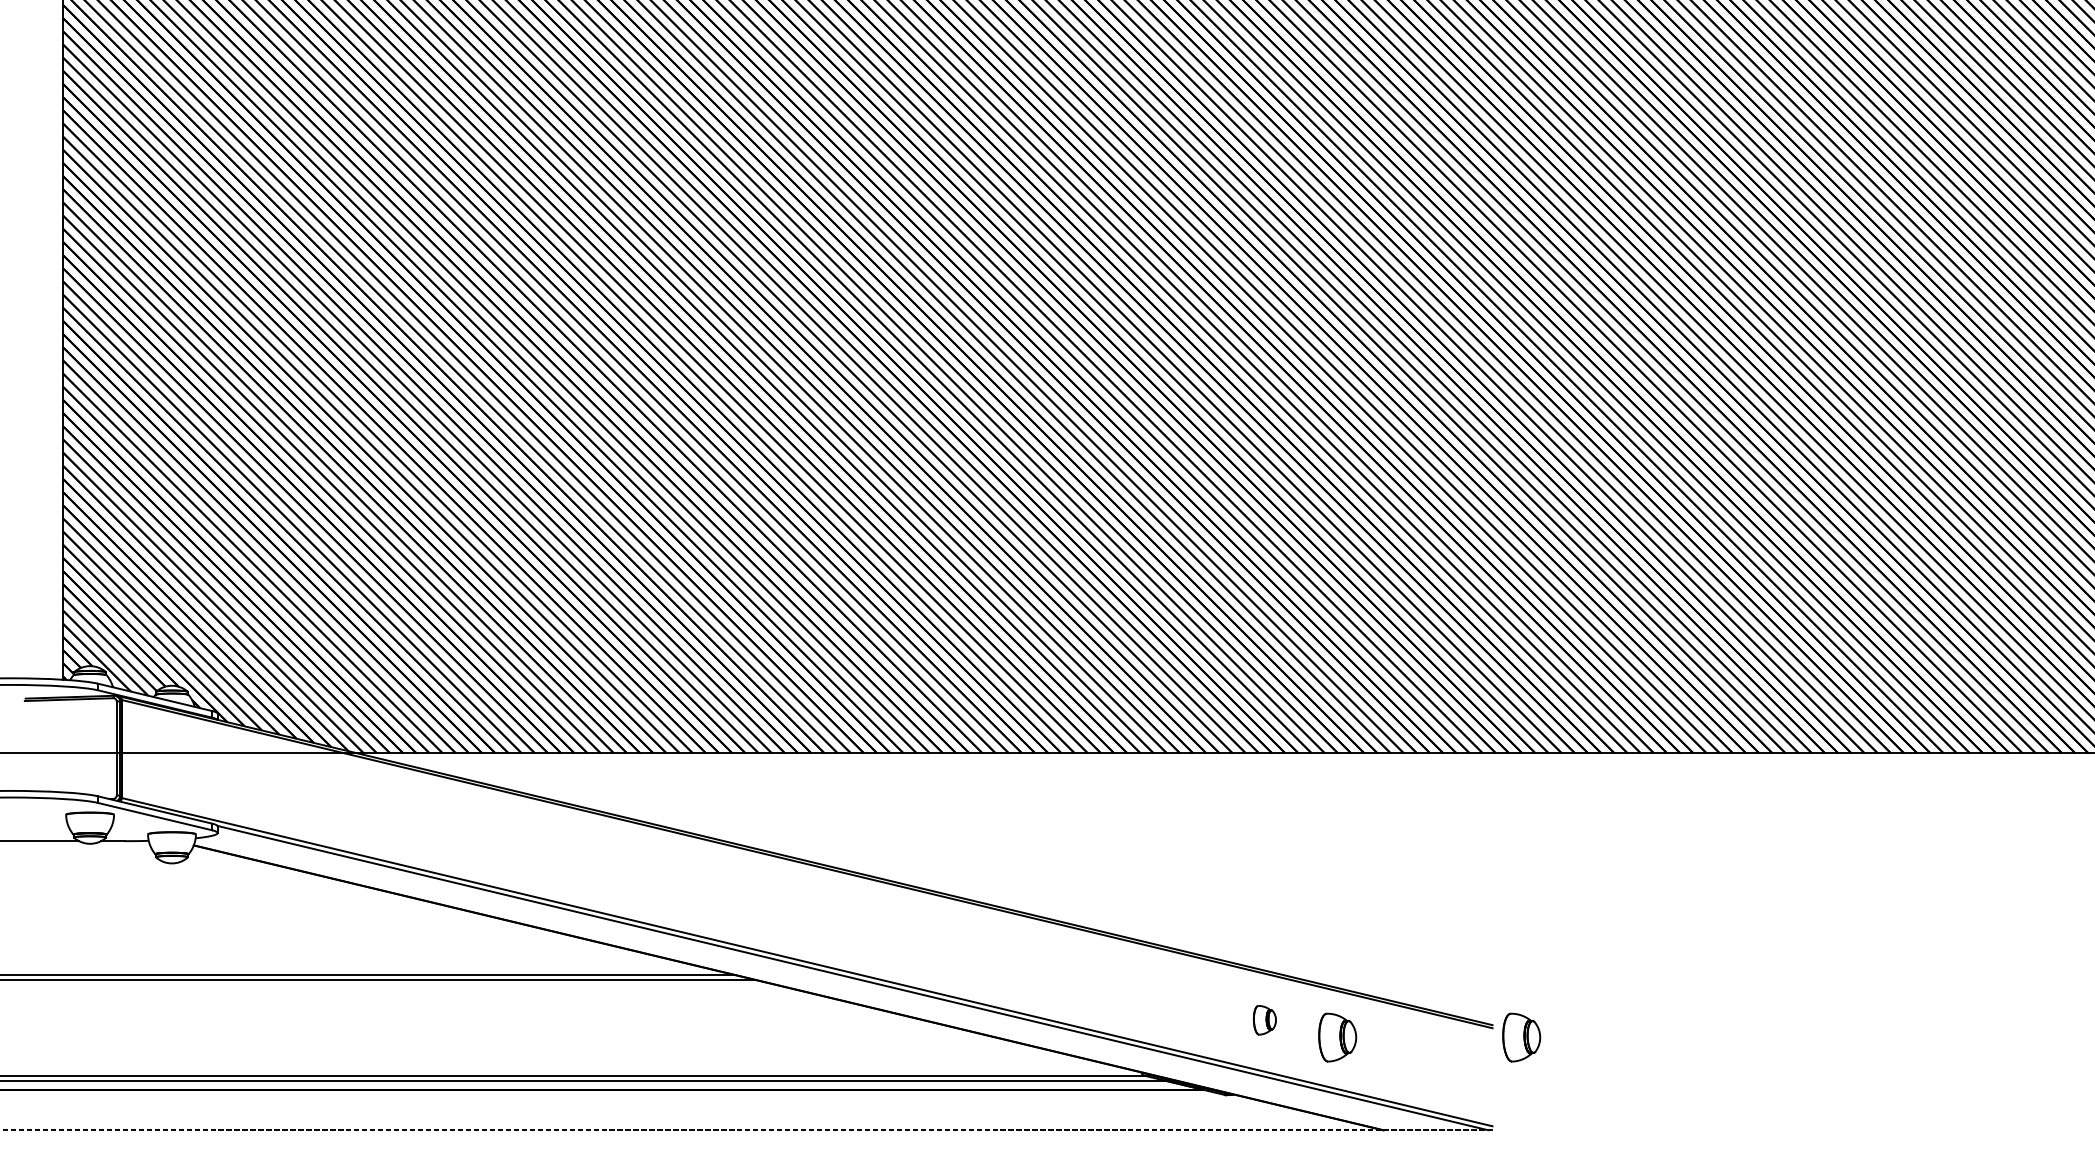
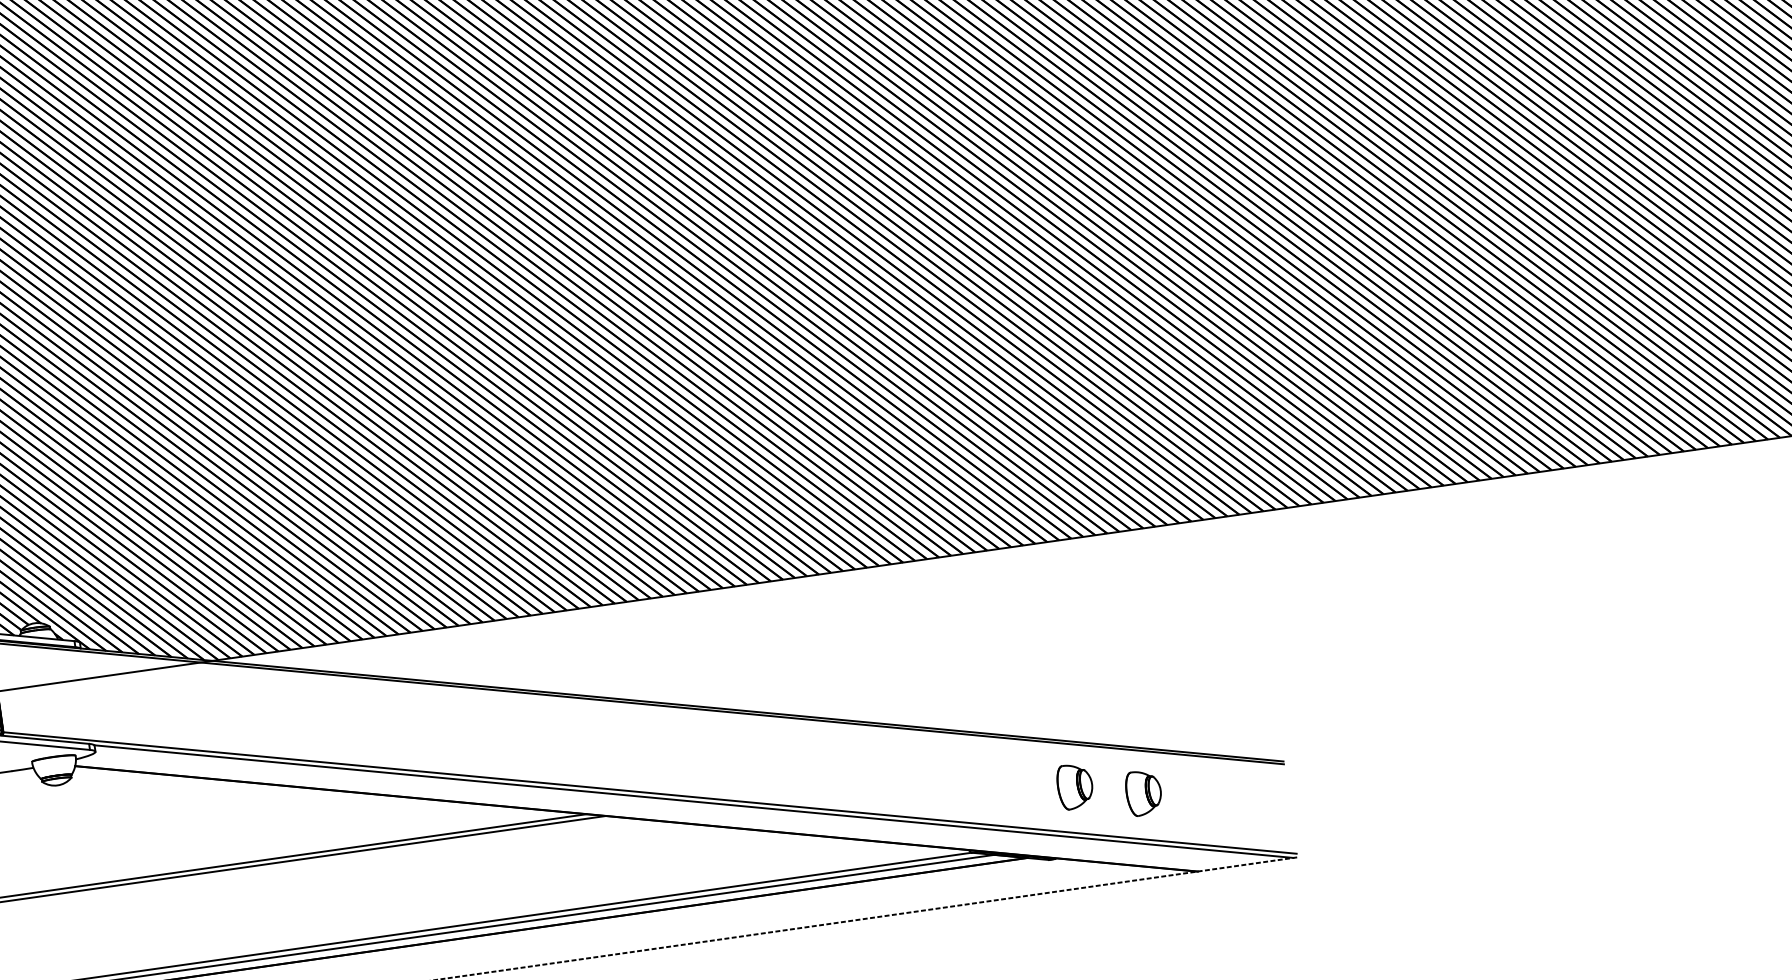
part: (1264, 1020) -> (1074, 786), size x1.67
part: (1521, 1037) -> (1311, 768), removed

